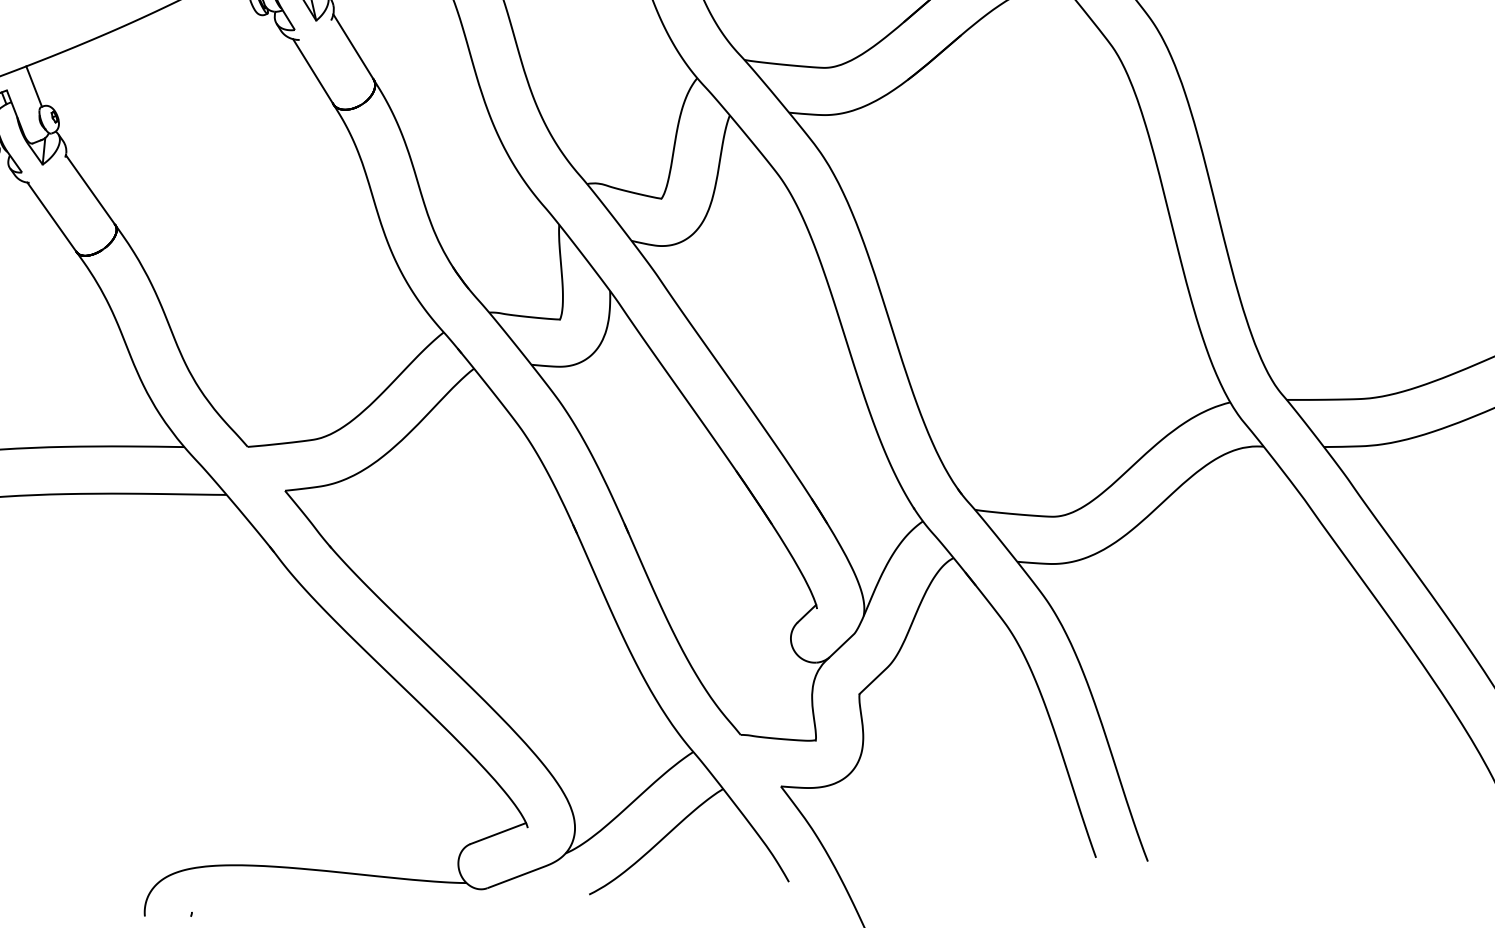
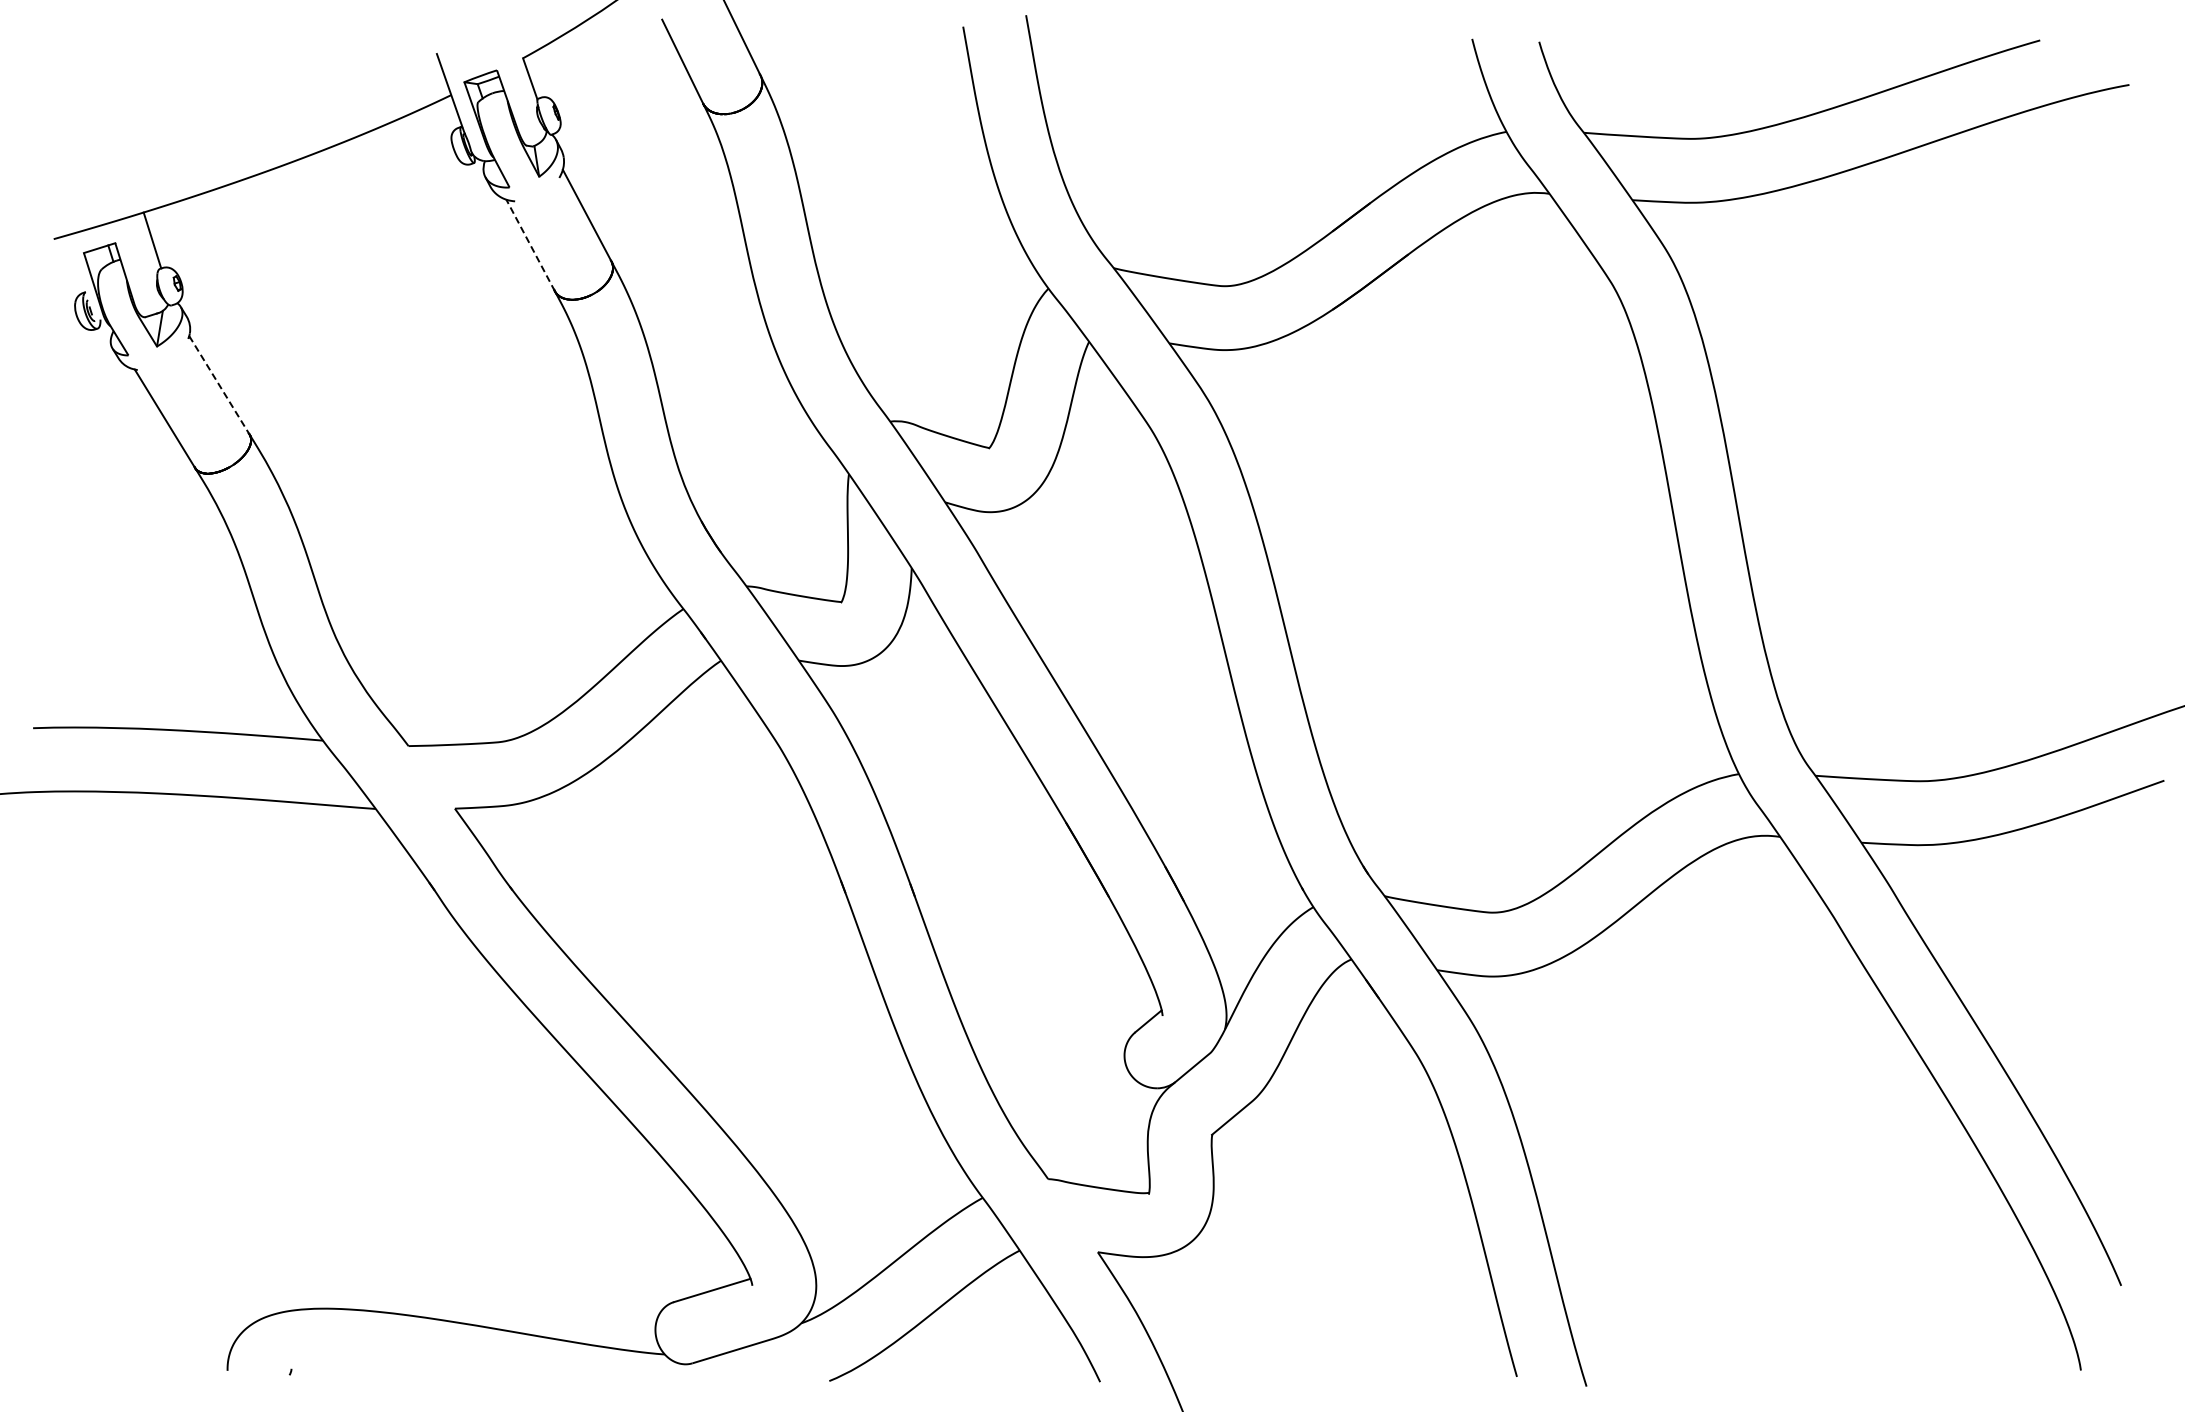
line: (313, 71) -> (530, 245), solid -> dashed
line: (90, 190) -> (219, 385), solid -> dashed

